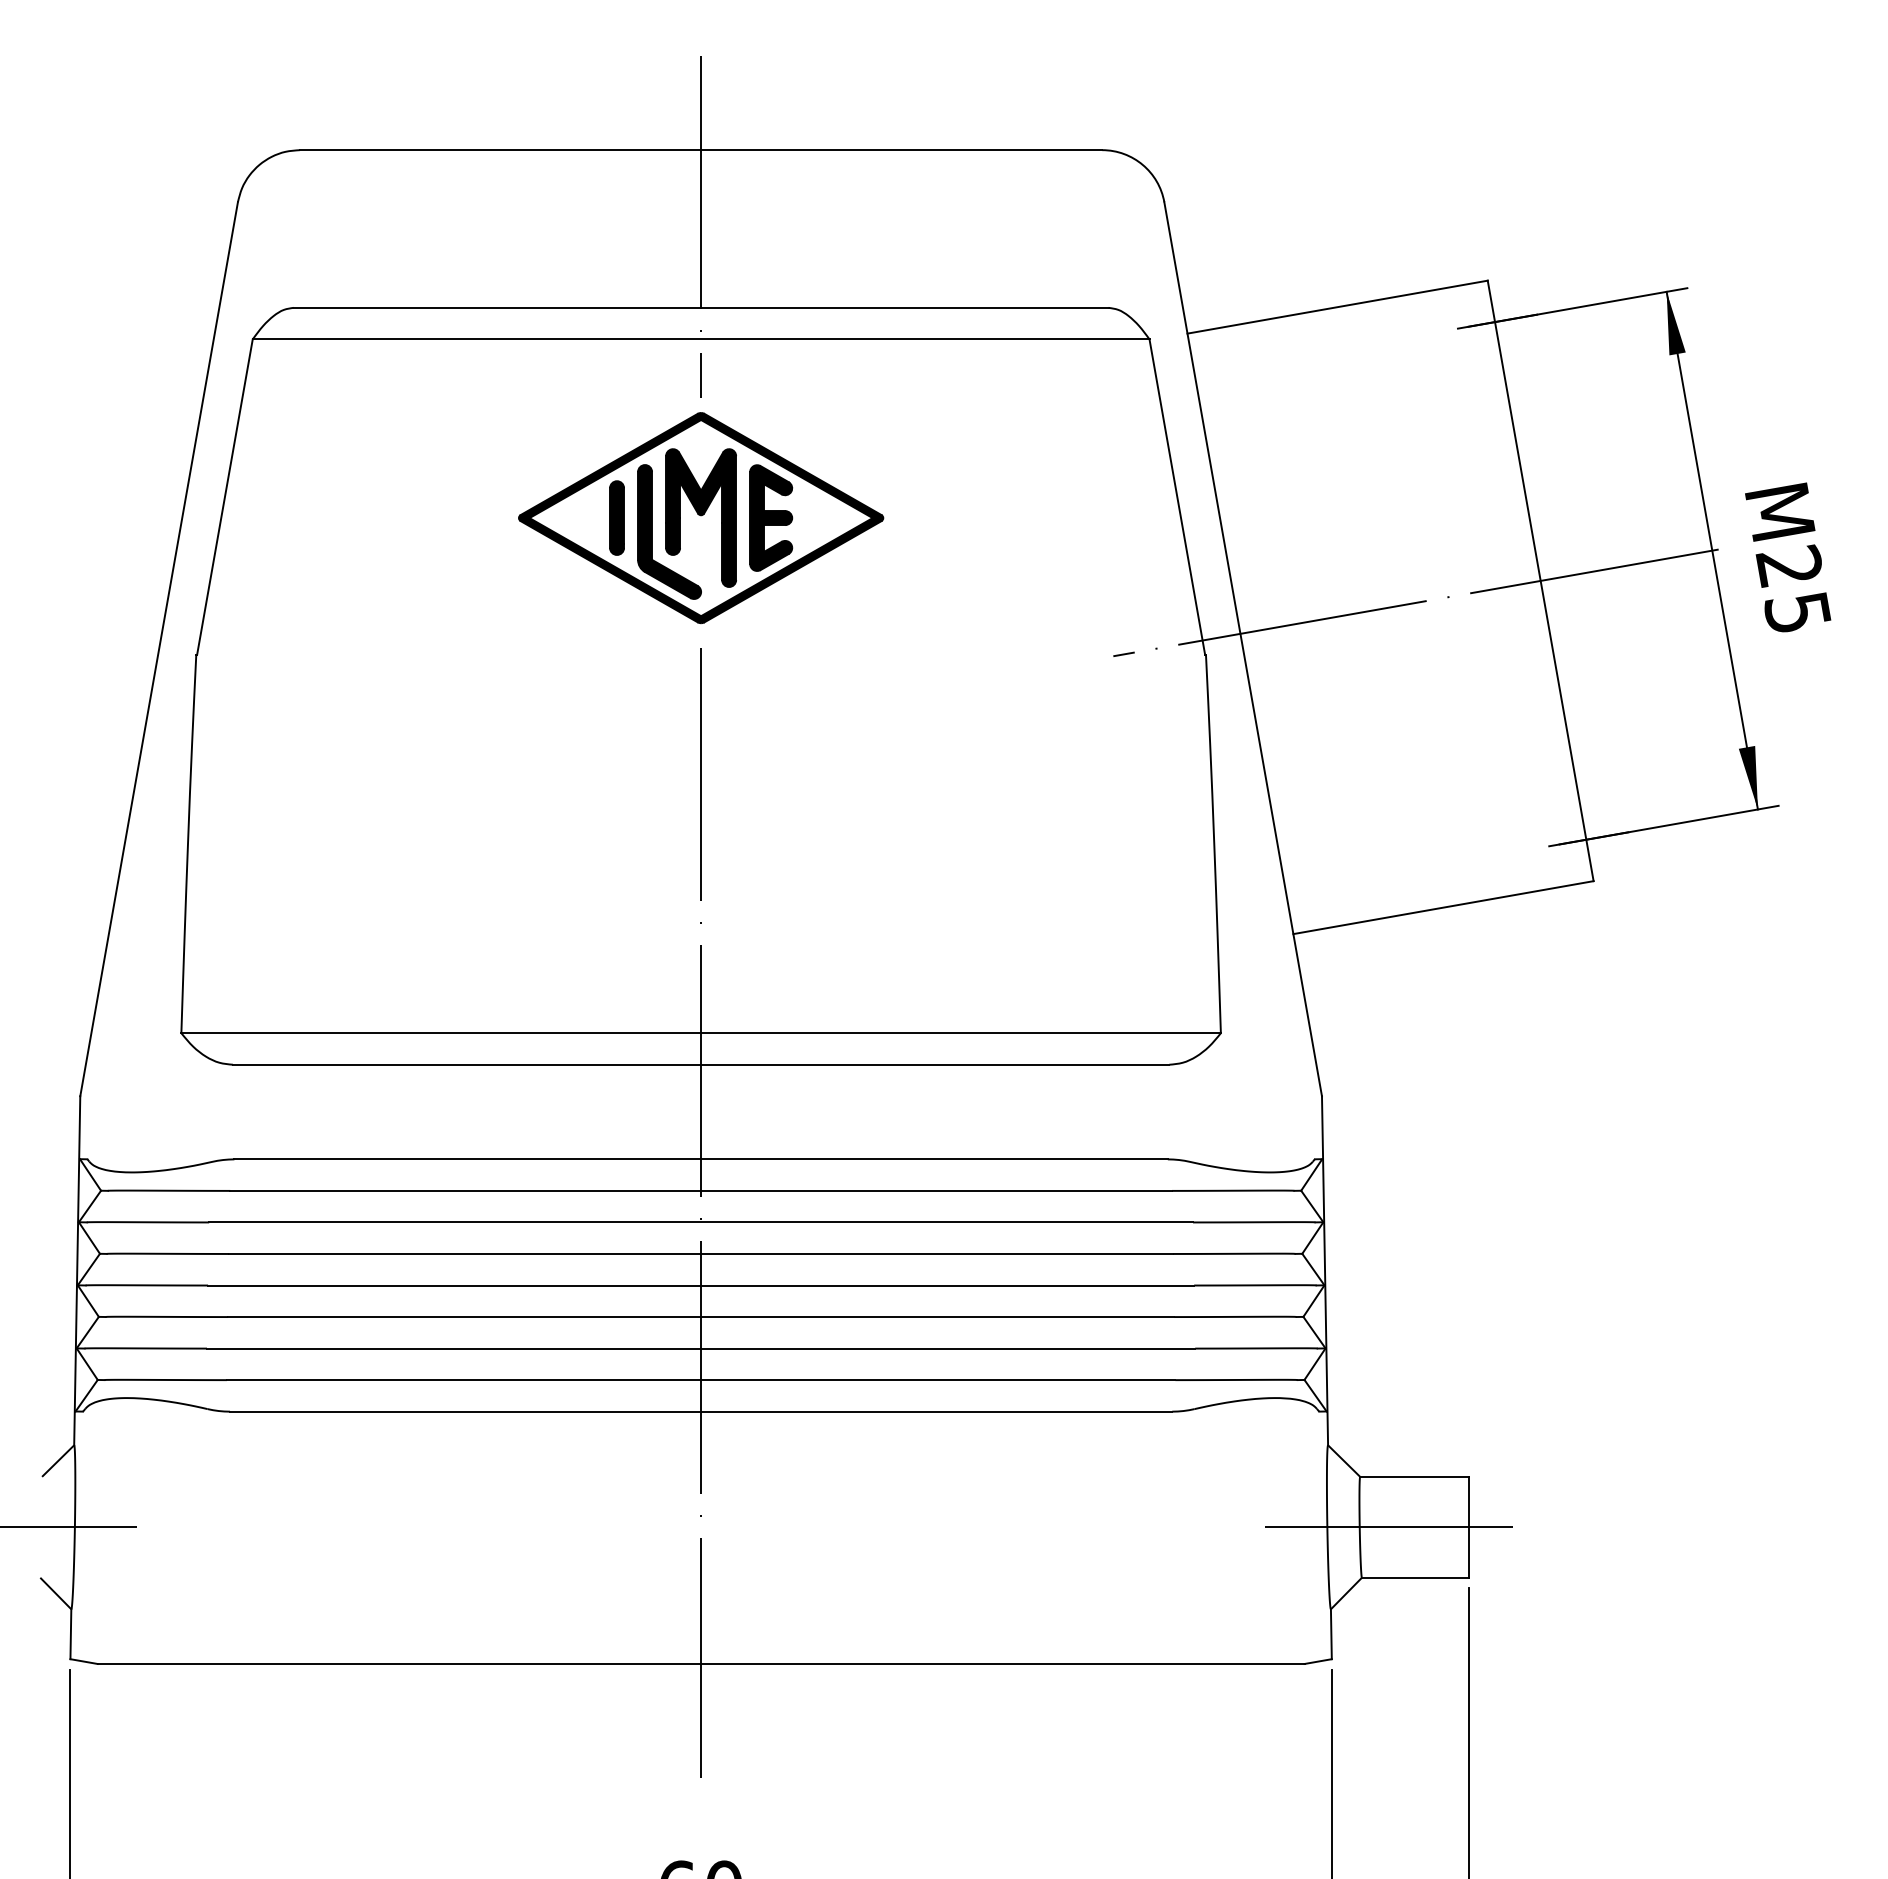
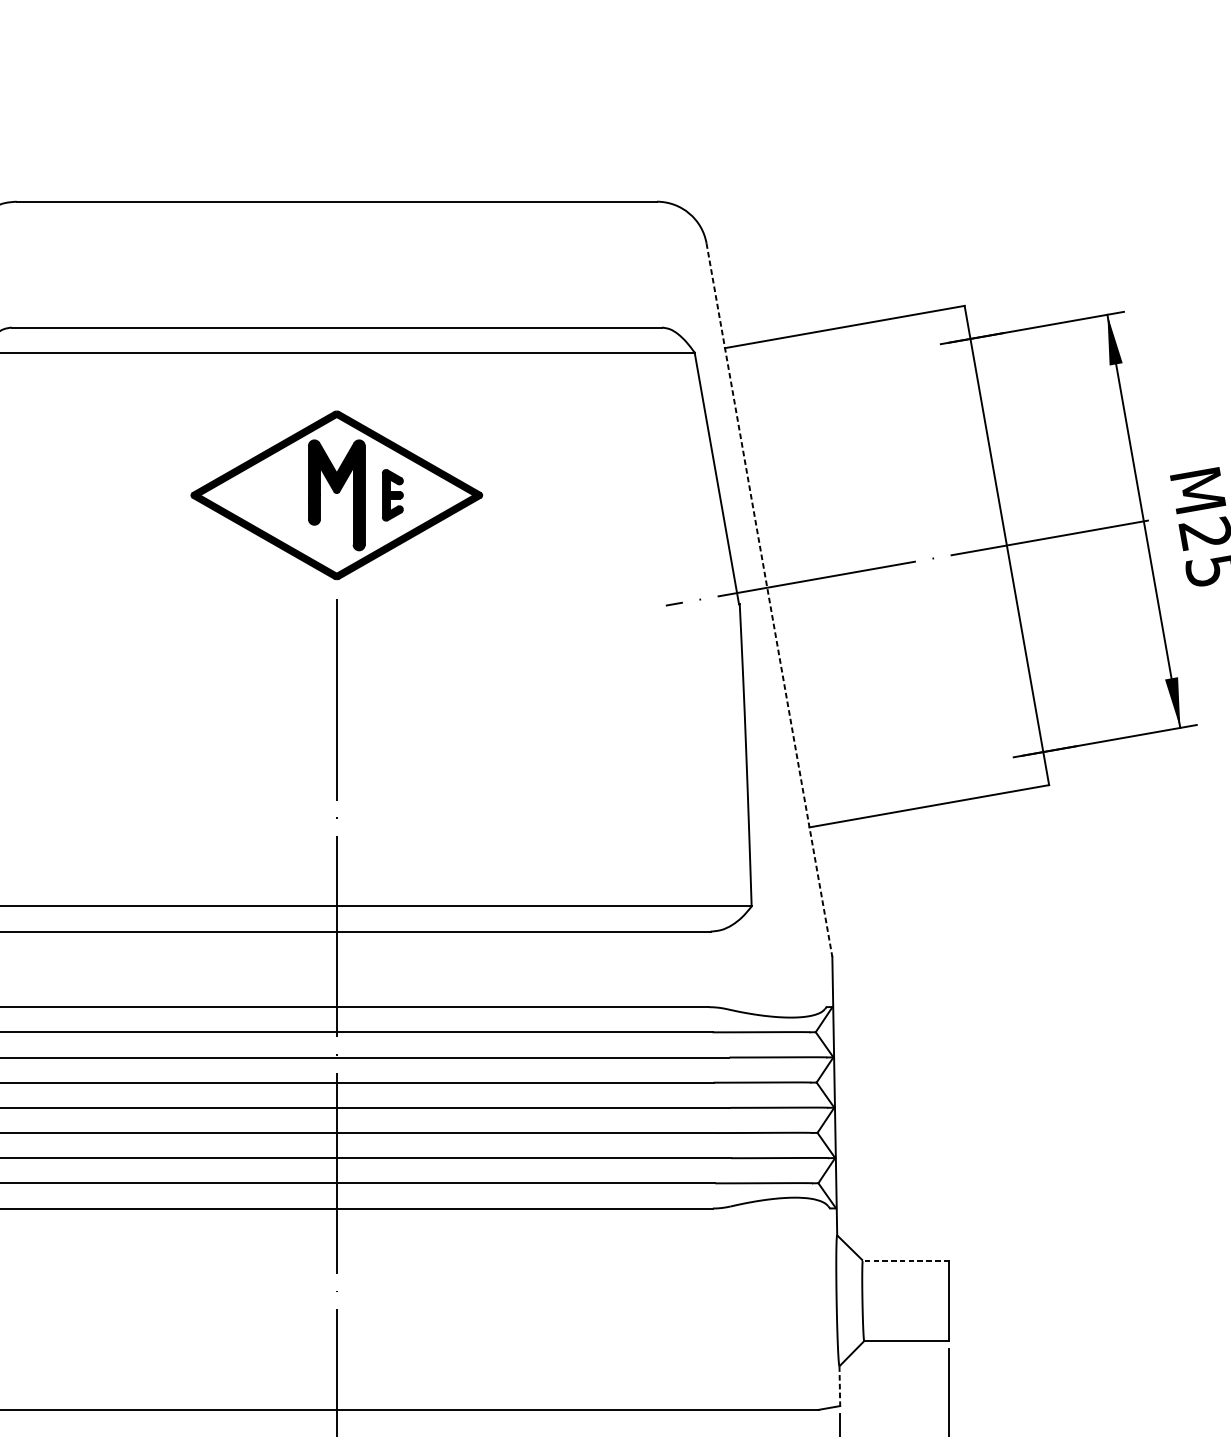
line: (701, 227) -> (337, 263), removed
part: (616, 517) -> (269, 494), removed
part: (771, 517) -> (393, 494), size x0.6
part: (652, 531) -> (298, 506), removed
line: (1243, 649) -> (769, 600), solid -> dashed
line: (1413, 1476) -> (905, 1260), solid -> dashed
line: (1388, 1527) -> (885, 1300), removed
line: (1331, 1634) -> (839, 1386), solid -> dashed

